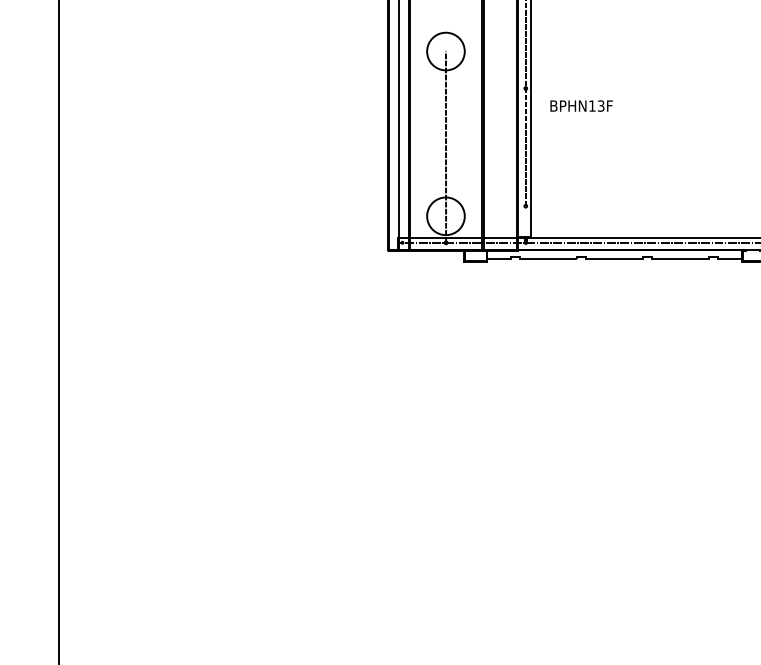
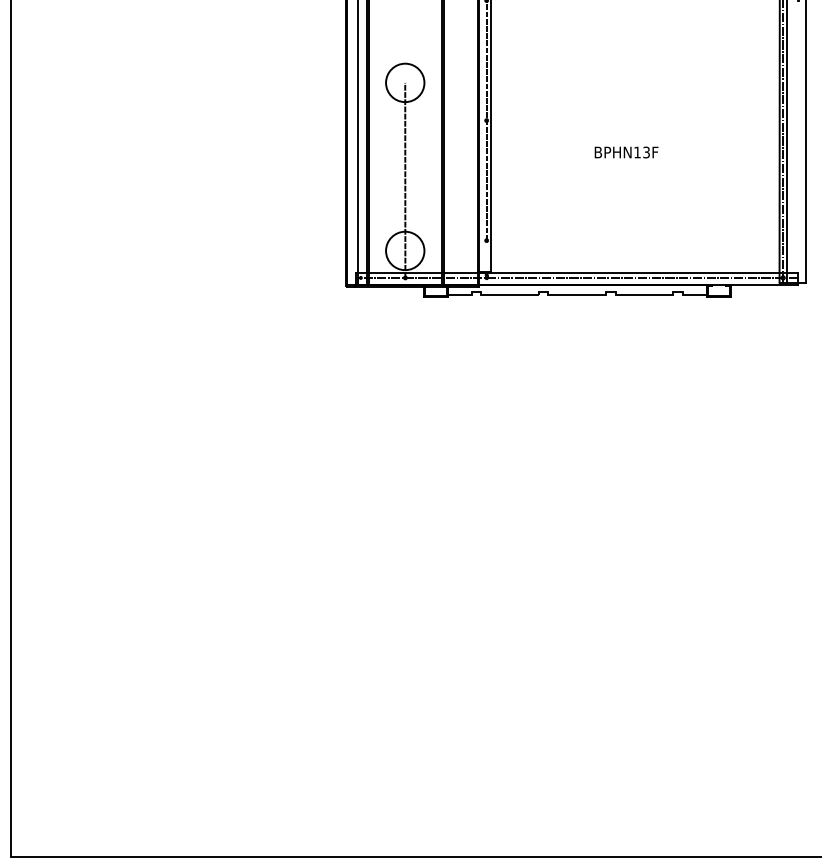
text: (581, 106) -> (626, 152), moved

